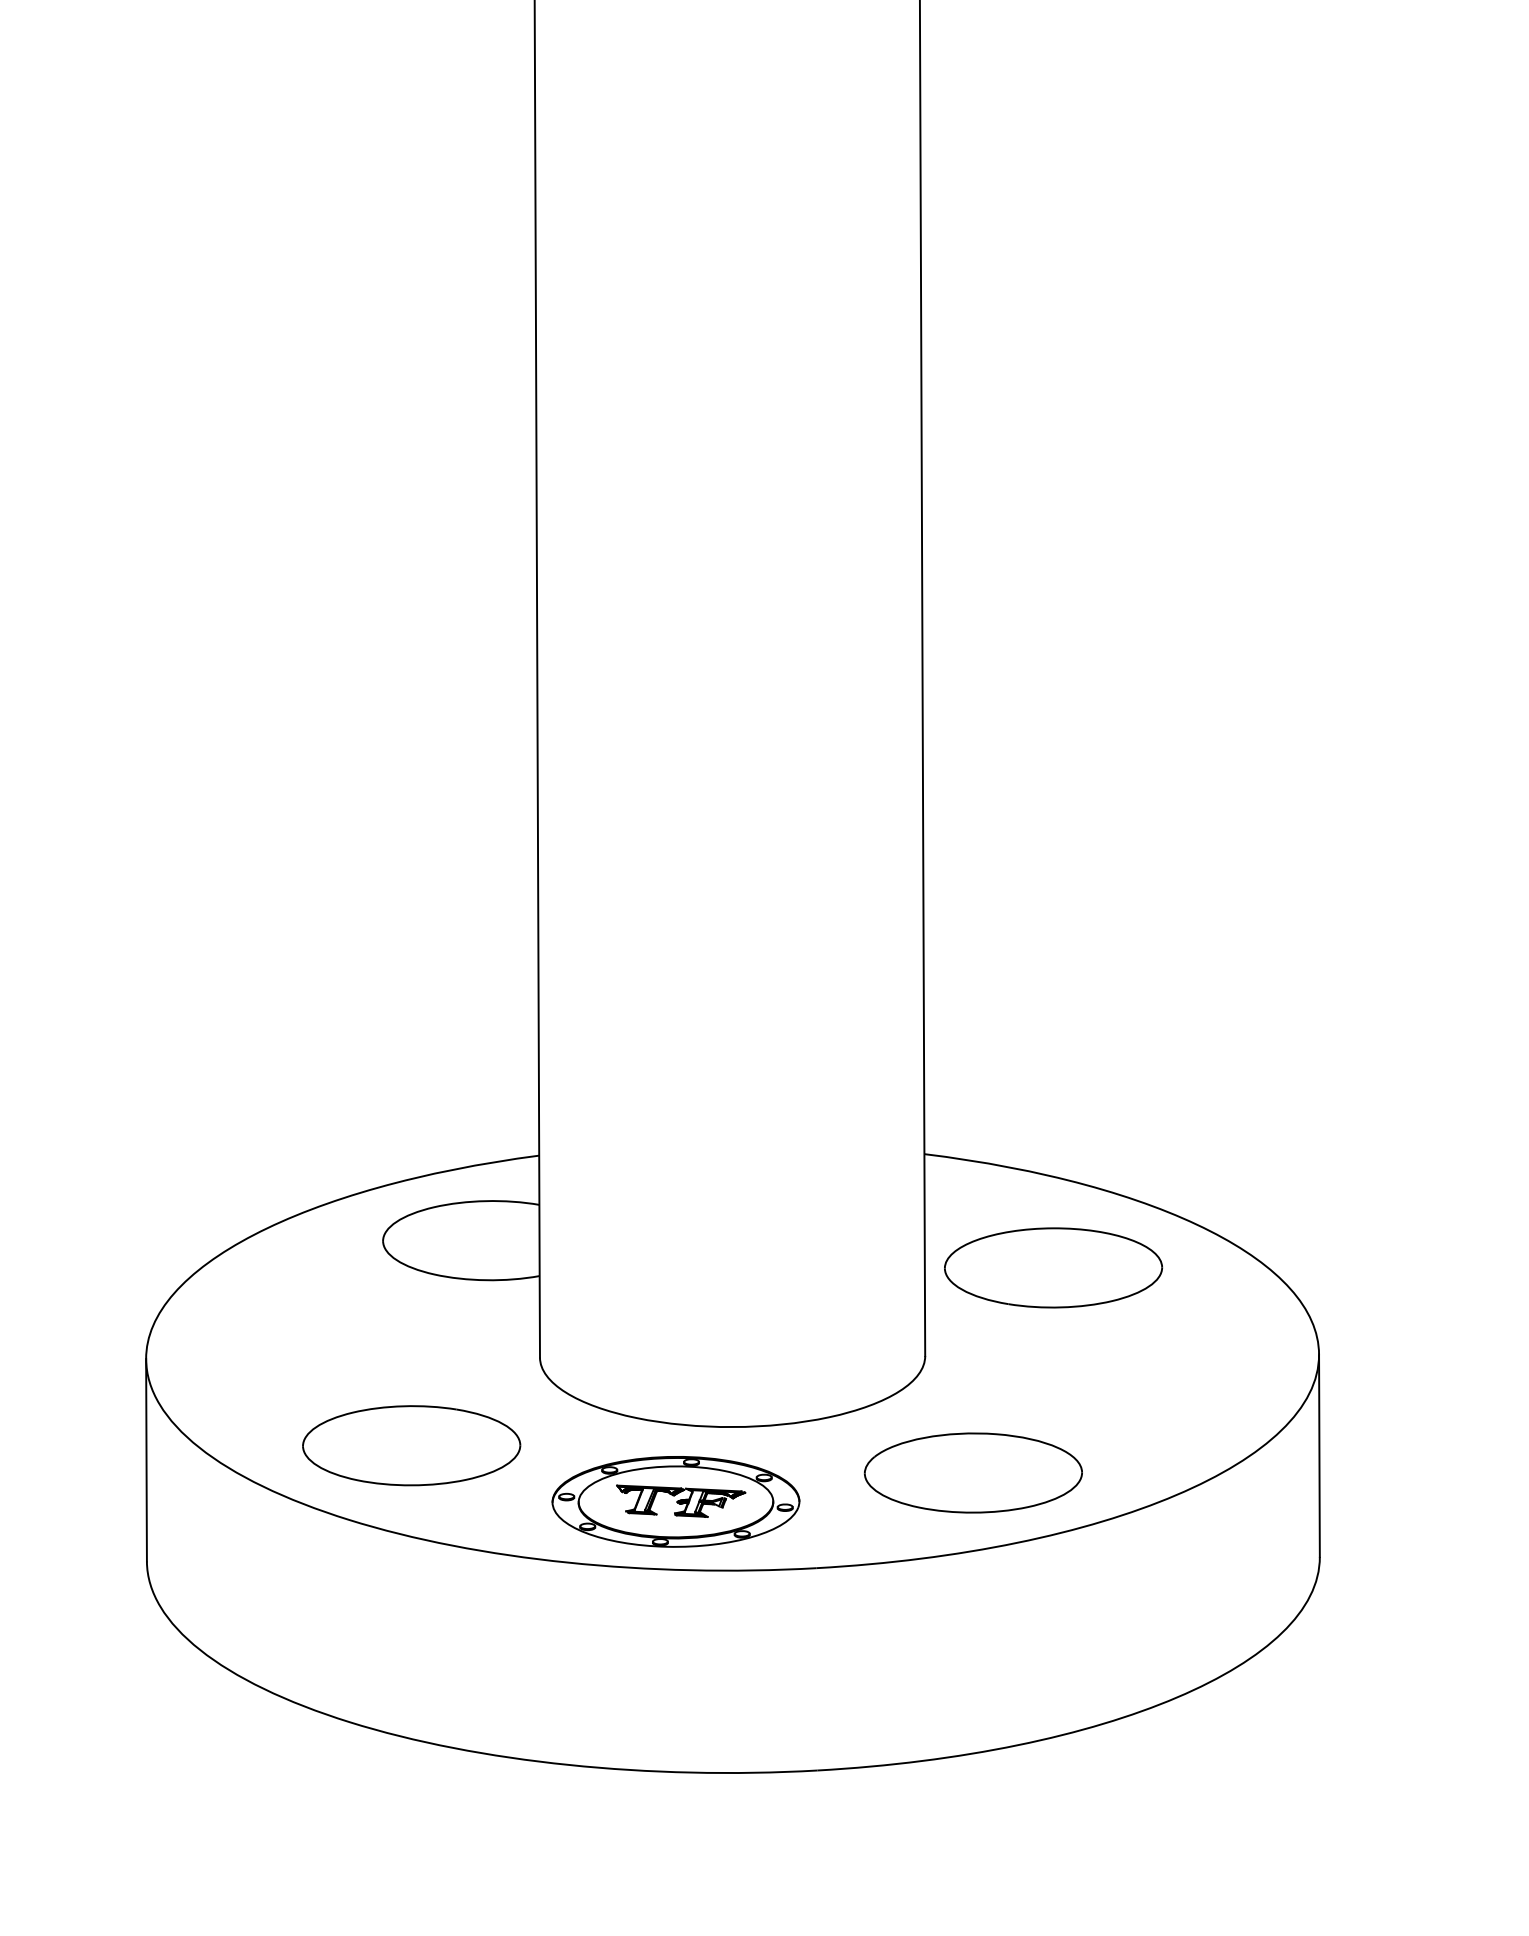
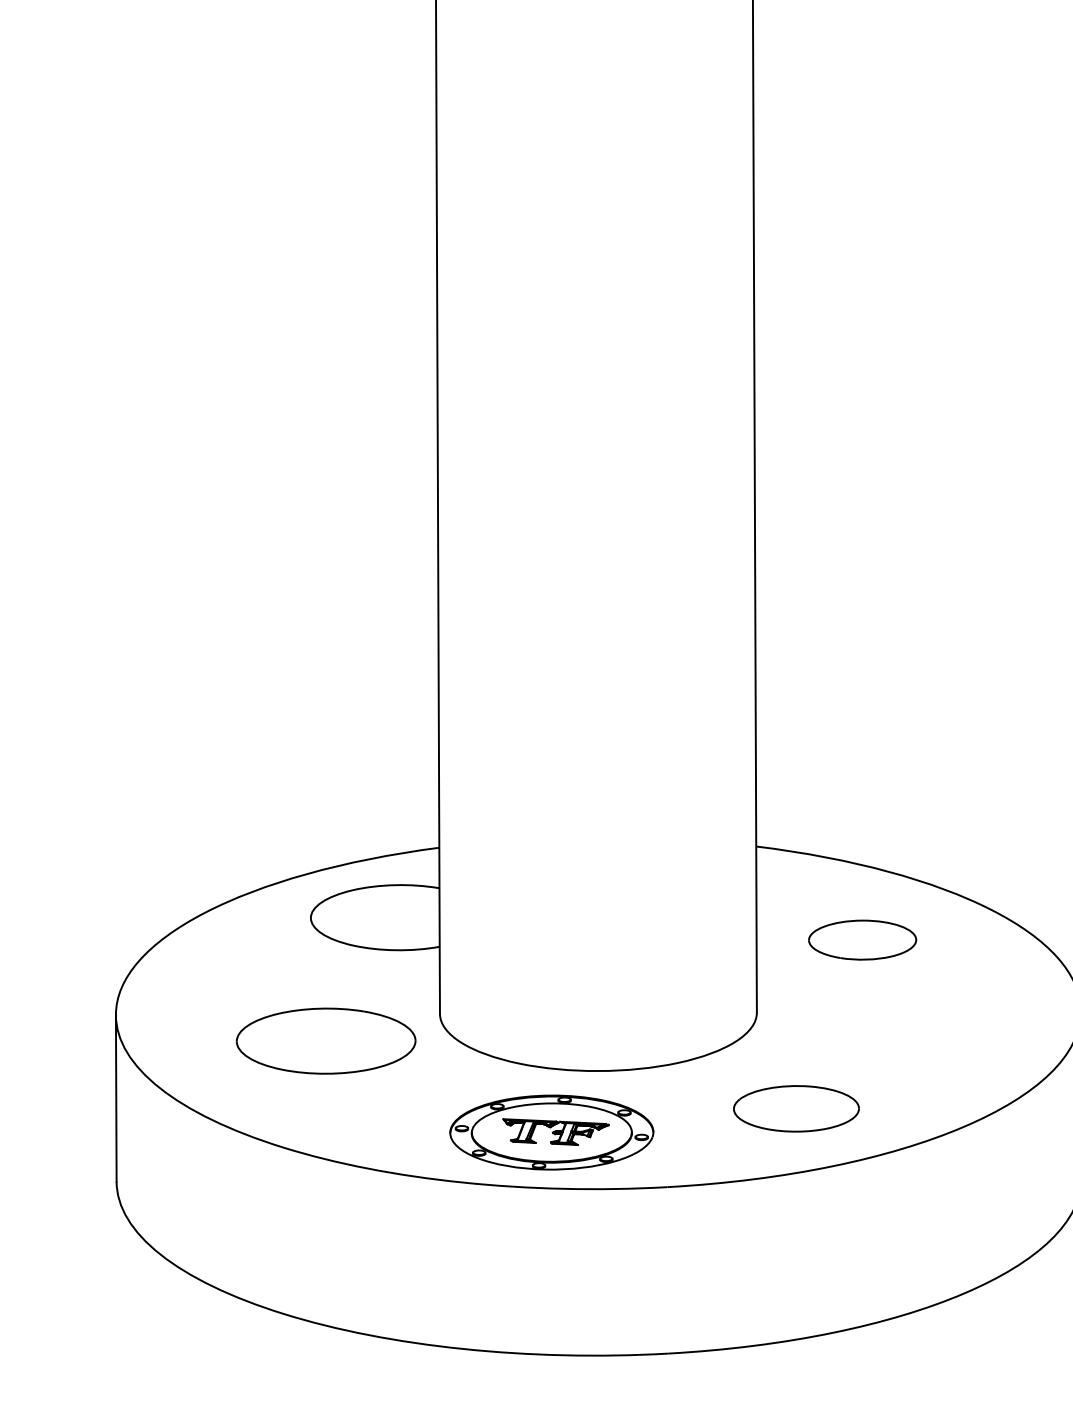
part: (1053, 1267) -> (862, 939), size x0.6
part: (411, 1445) -> (326, 1040), moved
part: (972, 1472) -> (795, 1108), size x0.7

